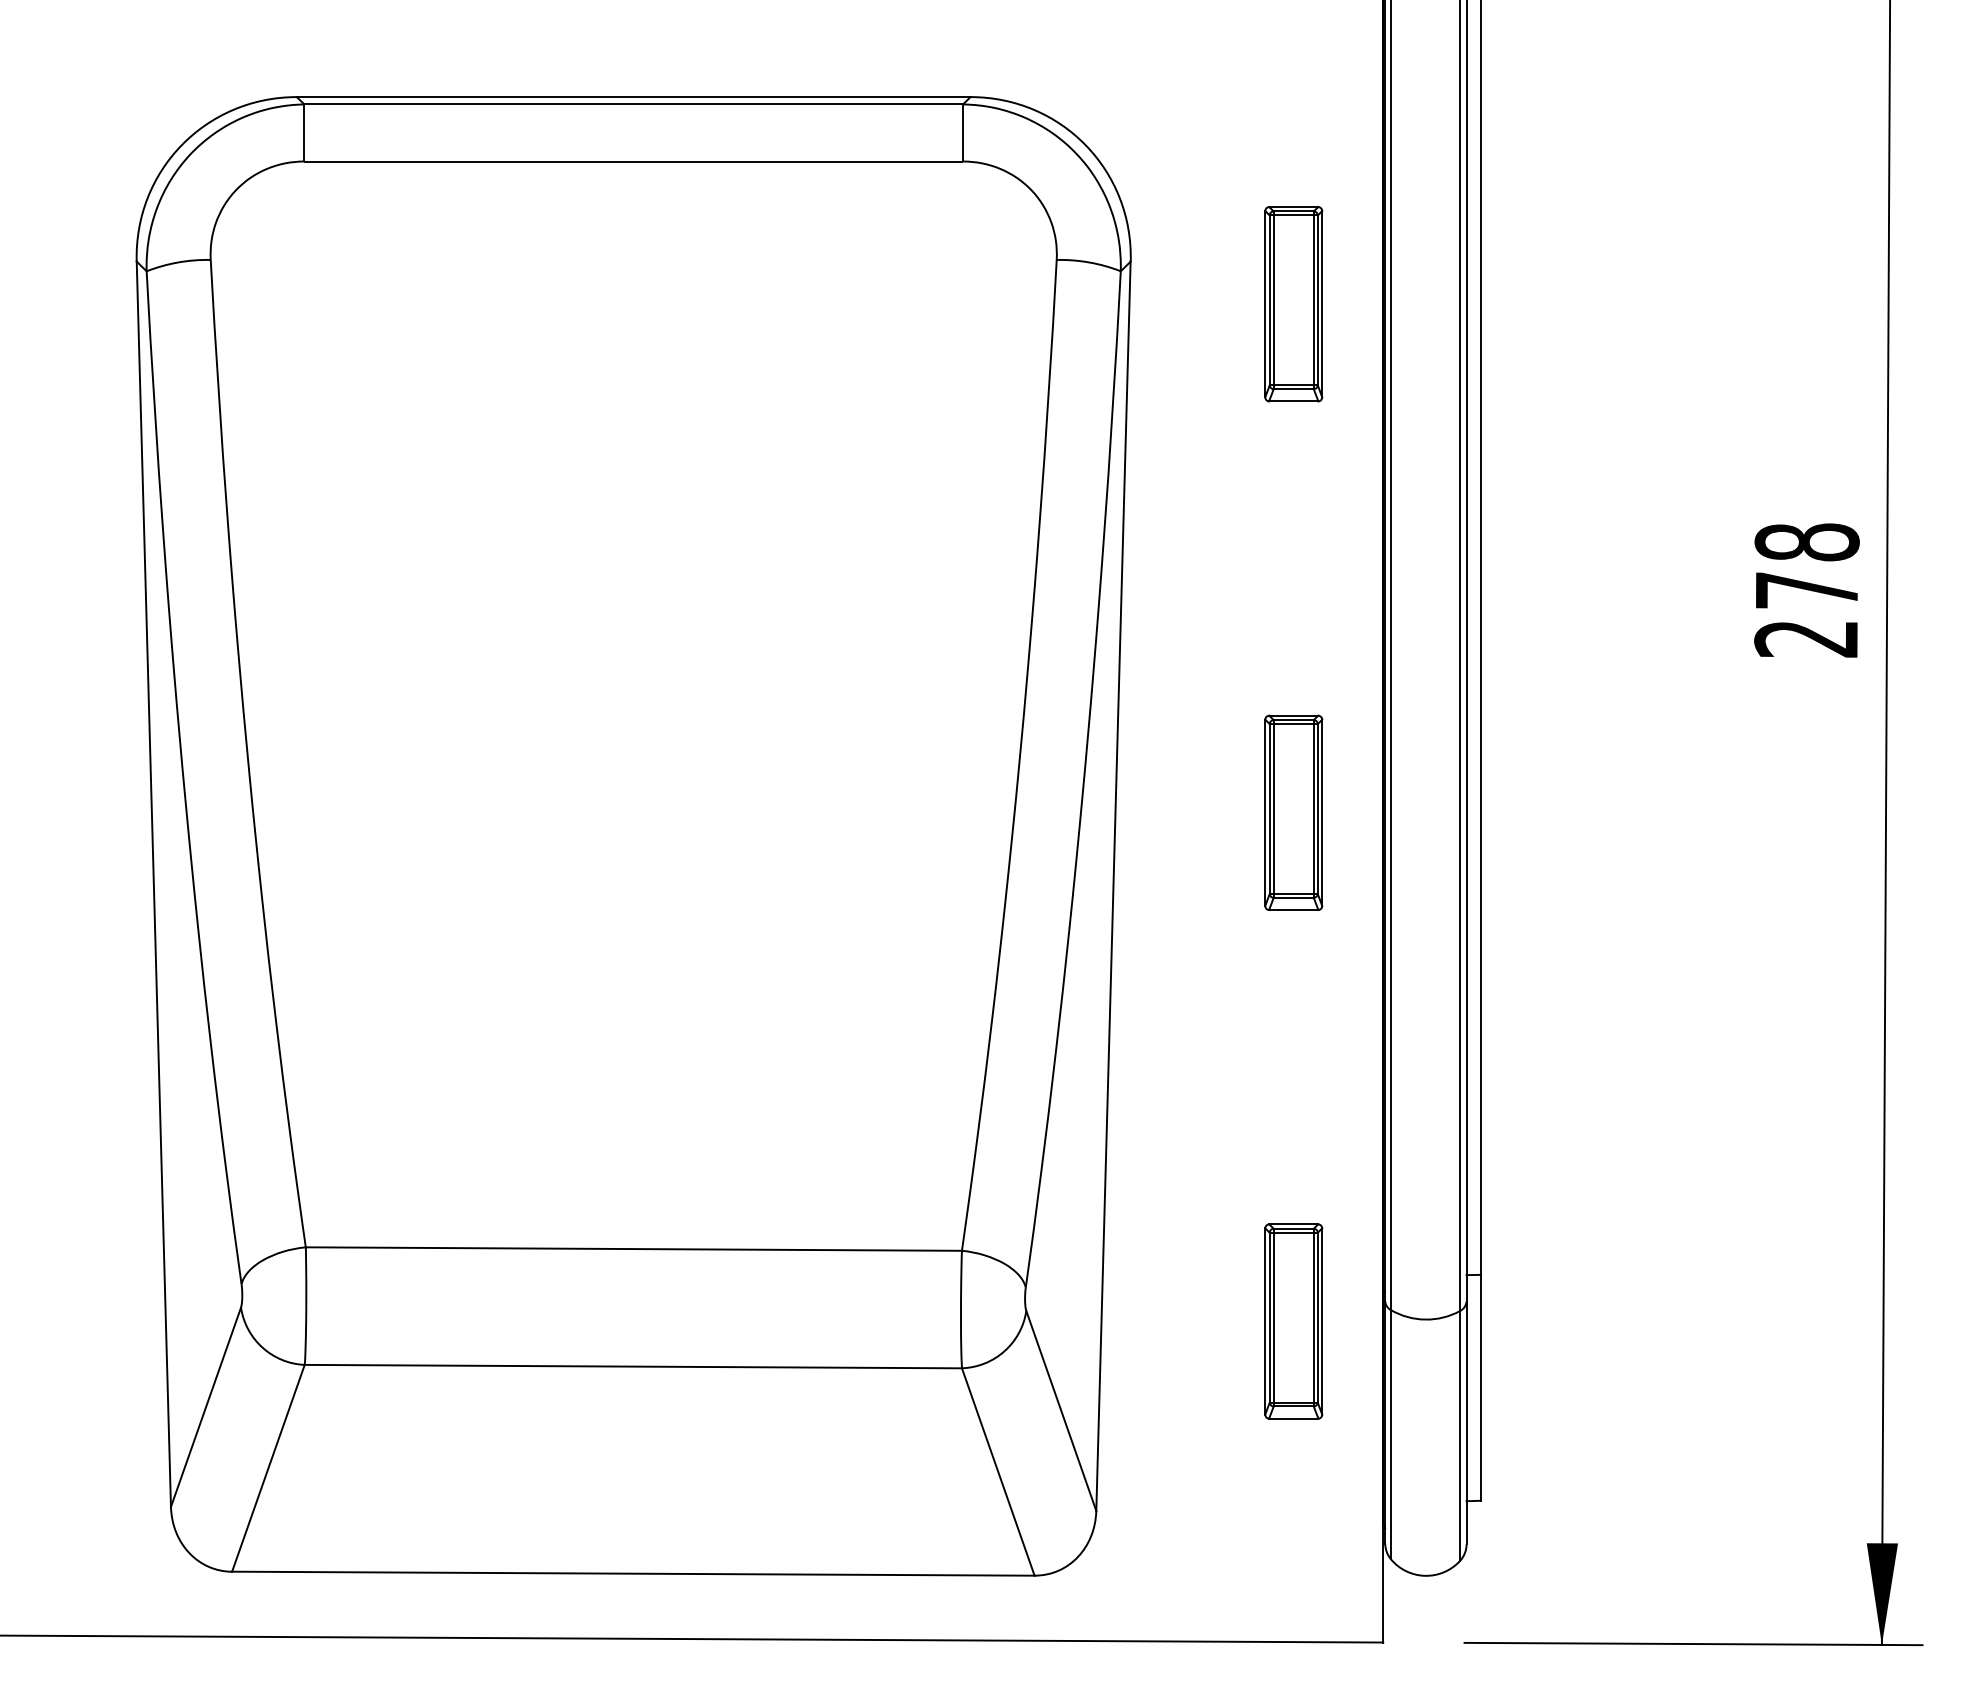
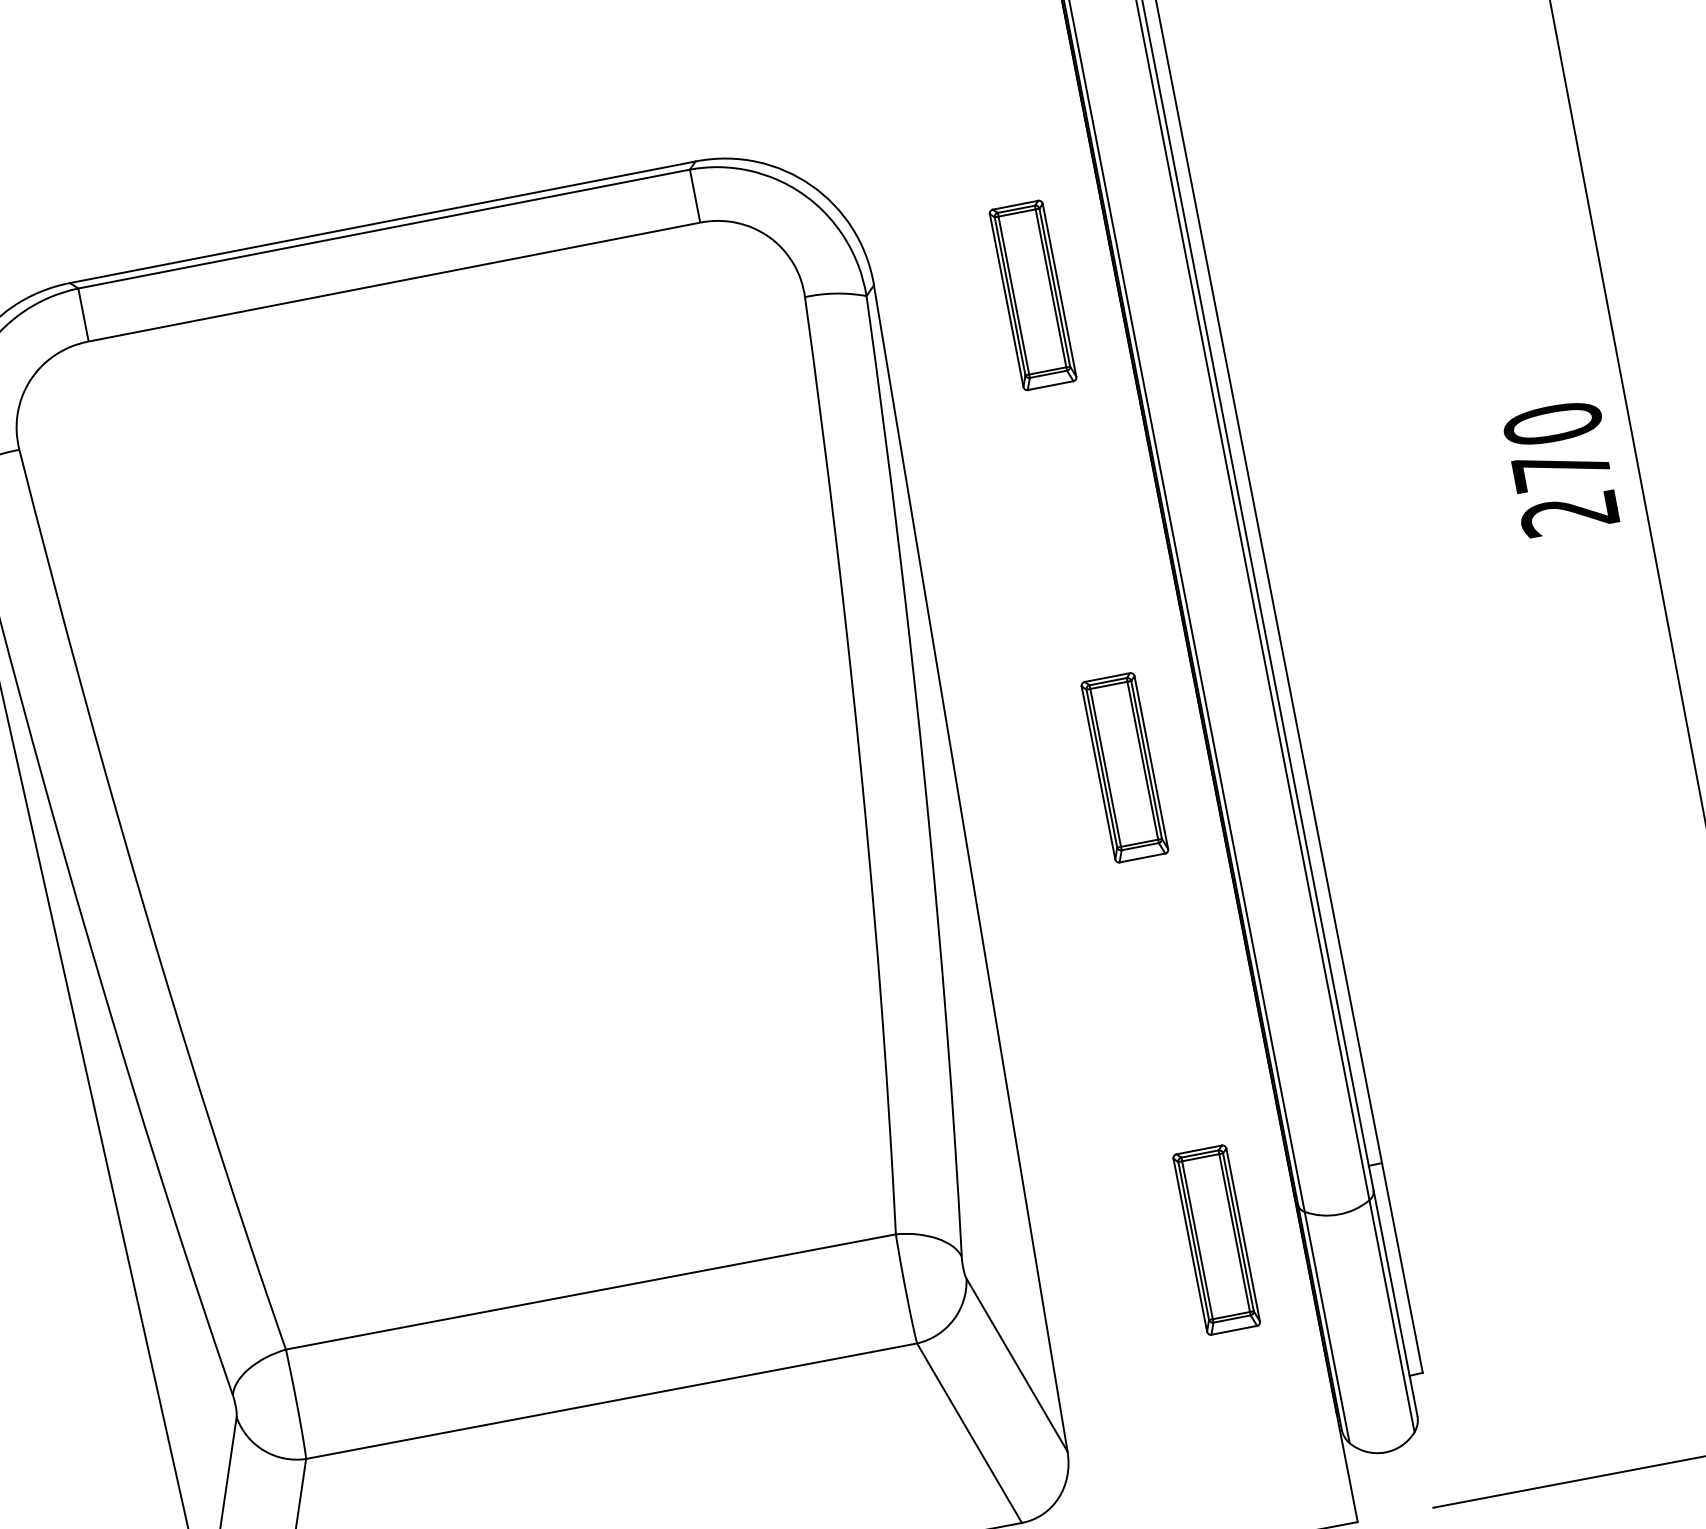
text: (1807, 542) -> (1553, 423), 278 -> 270

